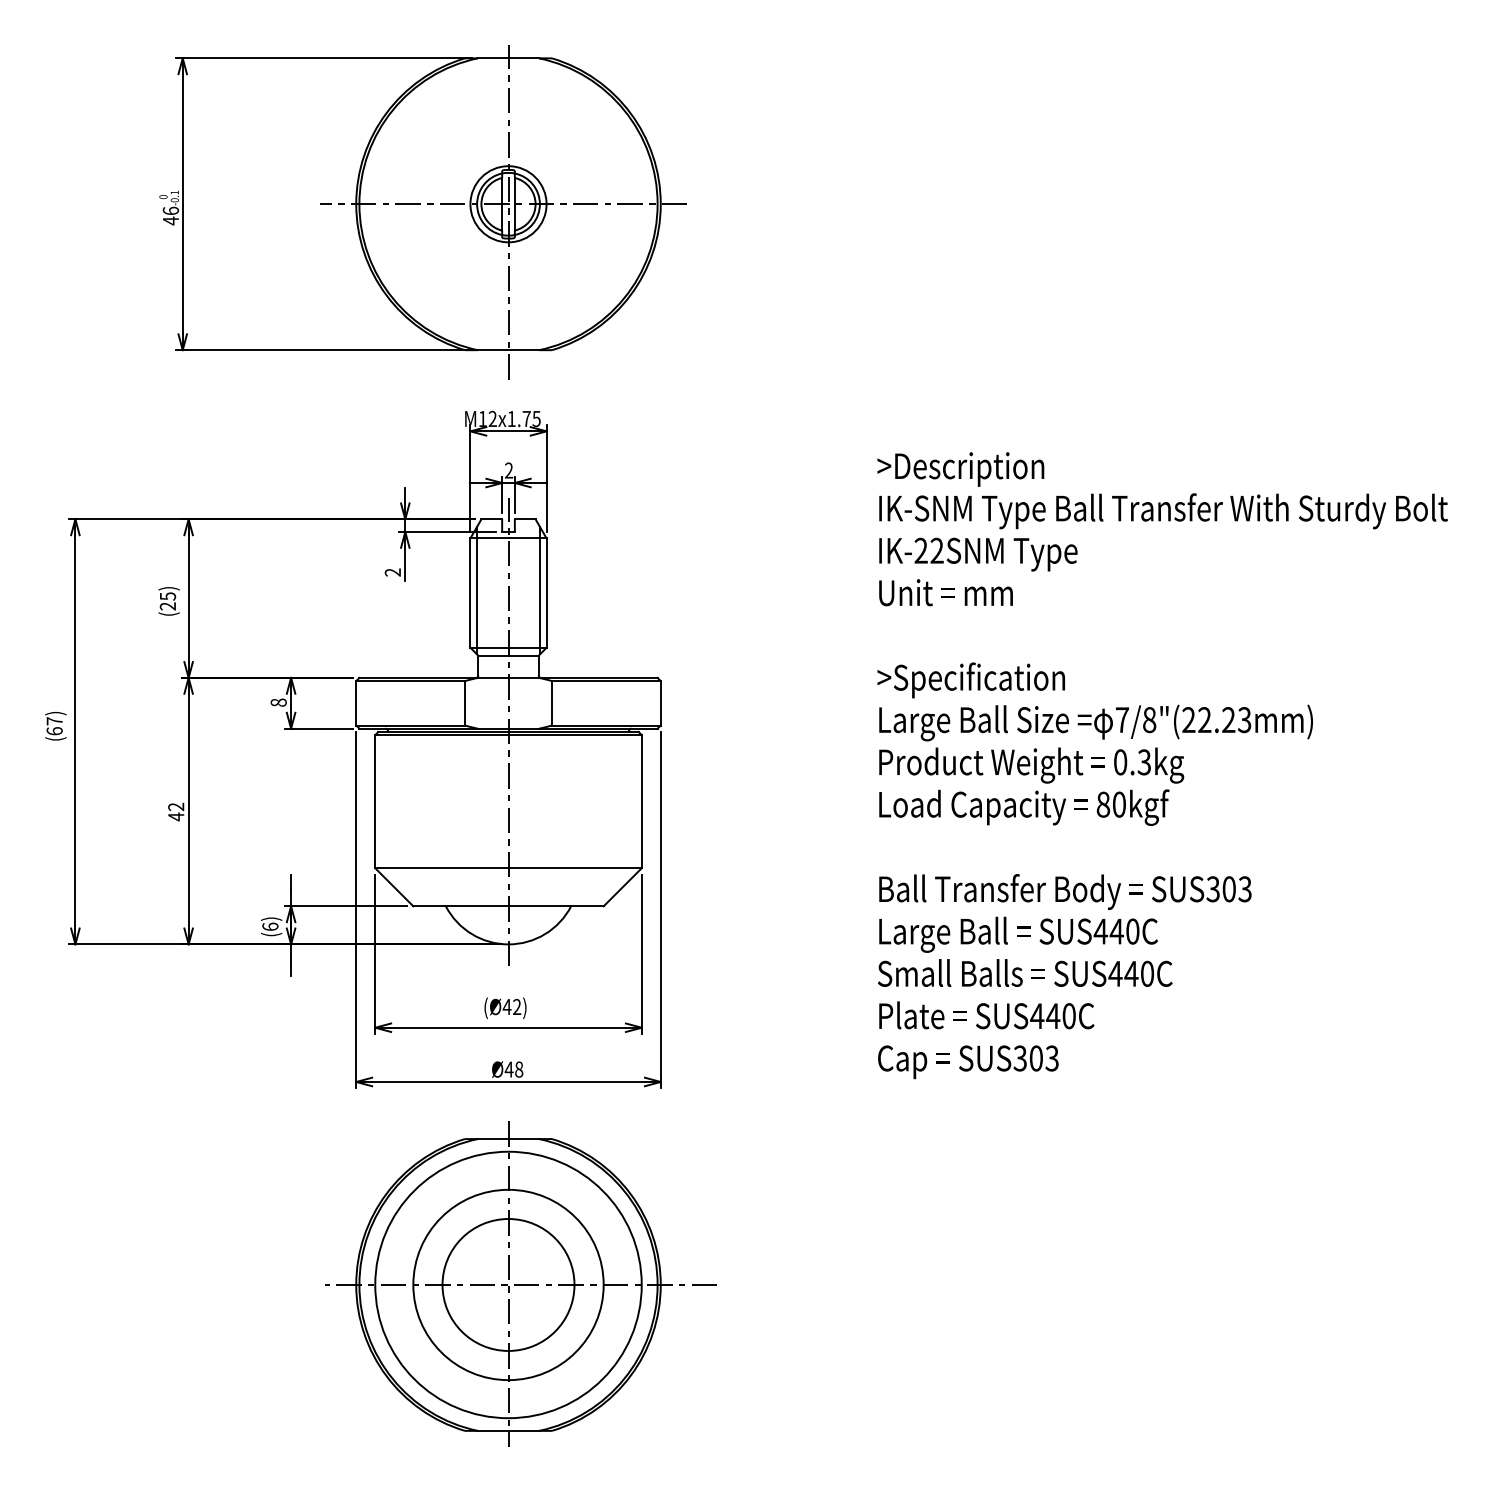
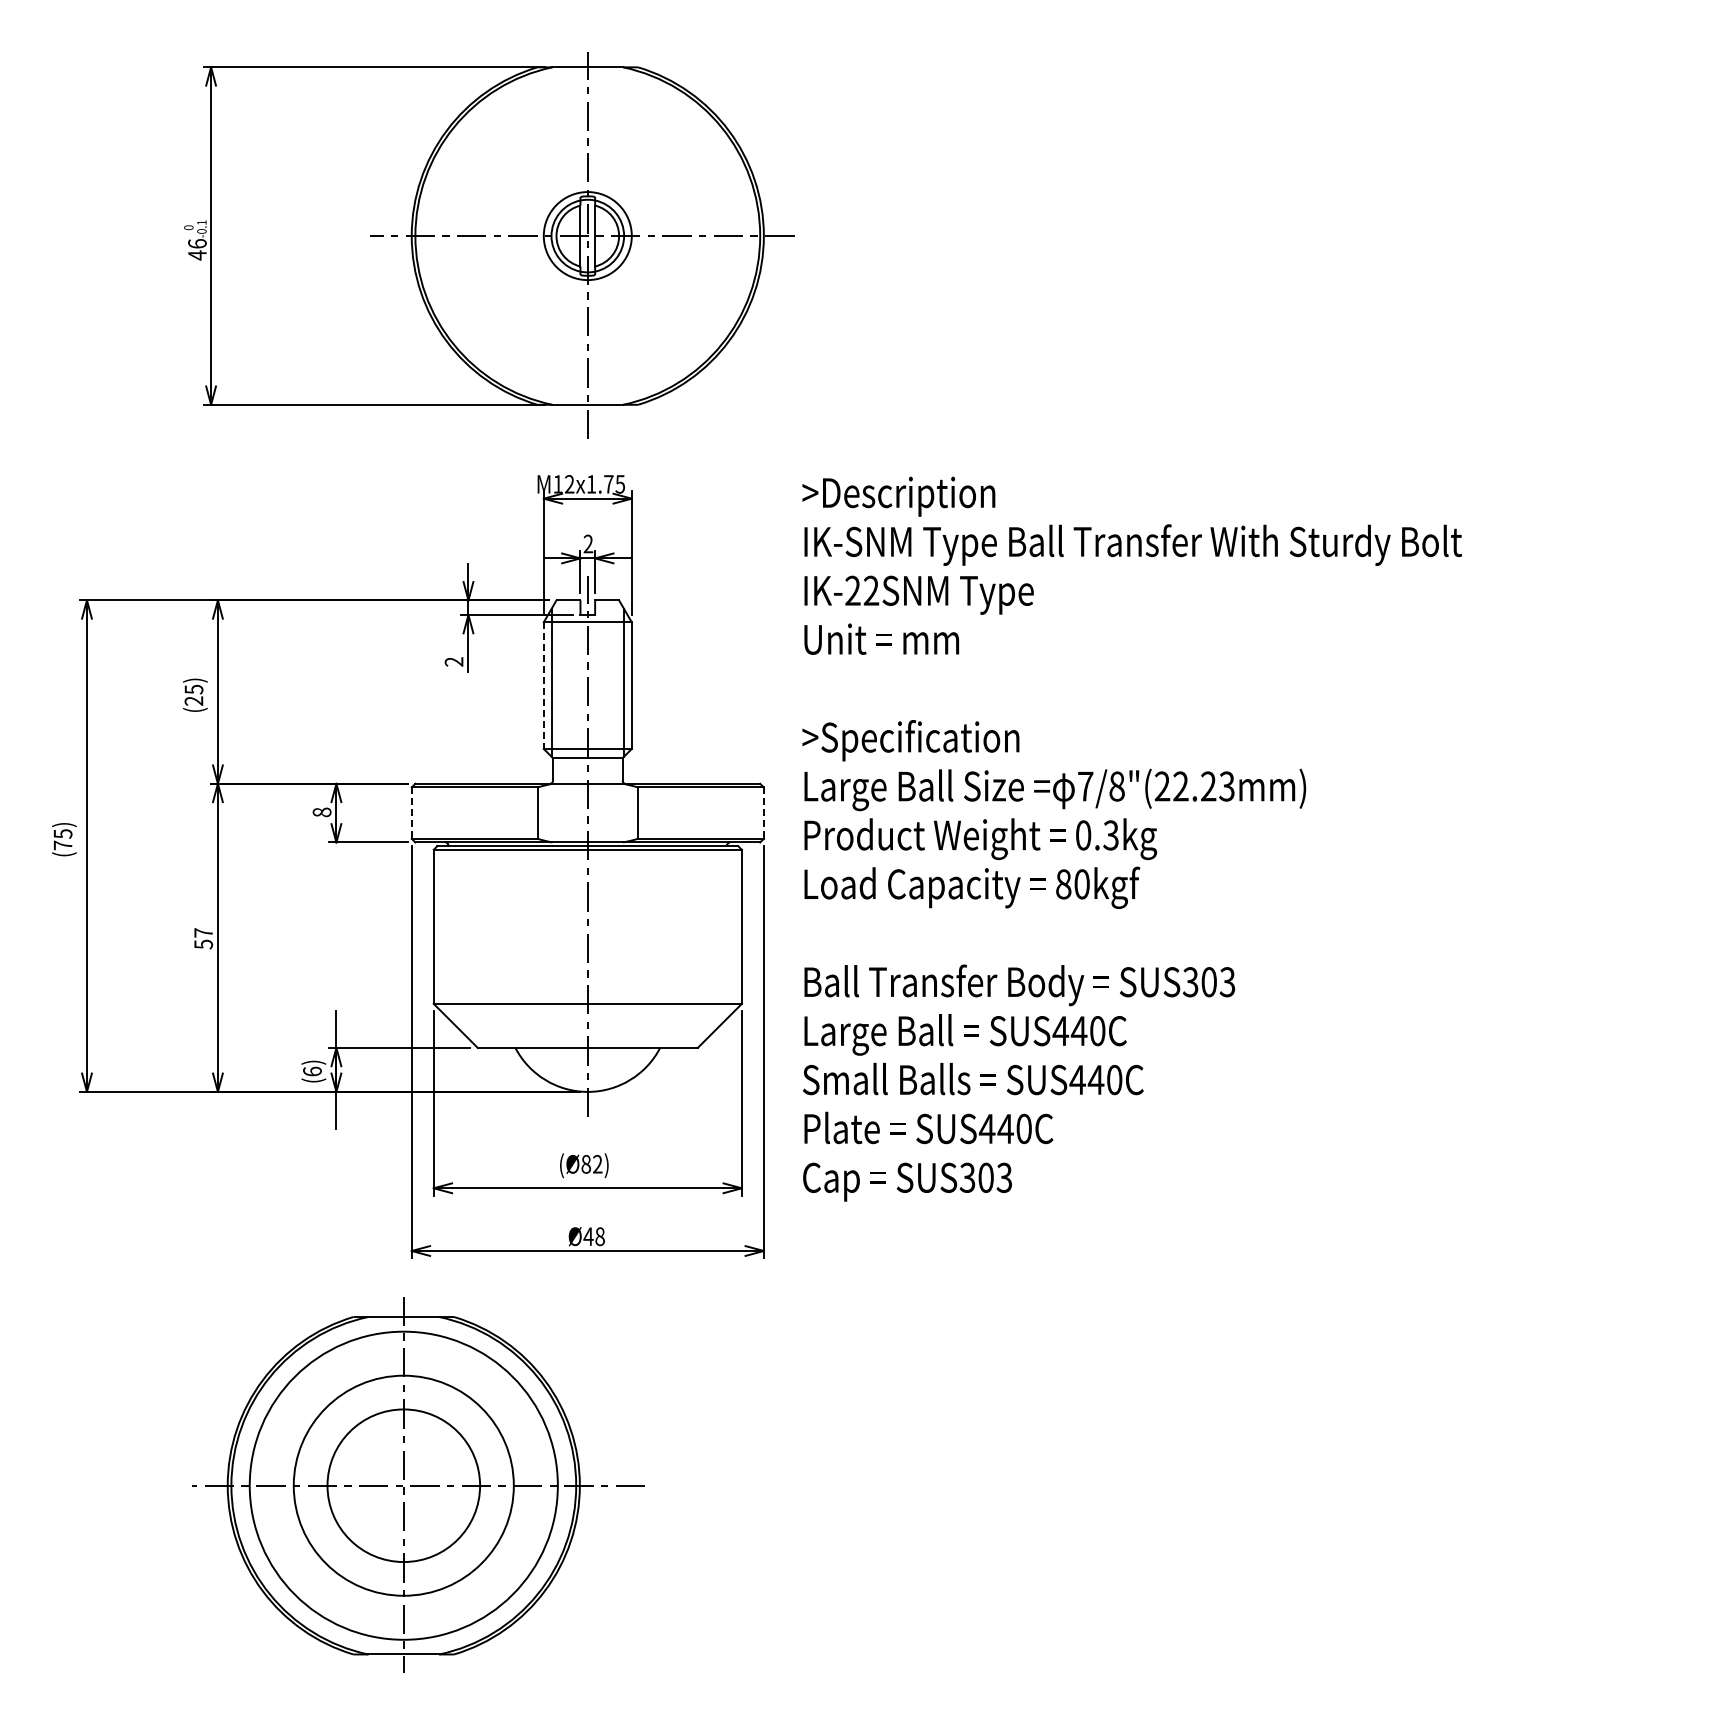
line: (470, 593) -> (543, 686), solid -> dashed
line: (356, 703) -> (411, 813), solid -> dashed
line: (660, 703) -> (763, 813), solid -> dashed
text: (54, 726) -> (62, 839), (67) -> (75)
text: (1162, 765) -> (1131, 838), moved
text: (176, 811) -> (203, 938), 42 -> 57
text: (507, 1007) -> (586, 1164), 42 -> 82
part: (521, 1283) -> (418, 1484), moved

